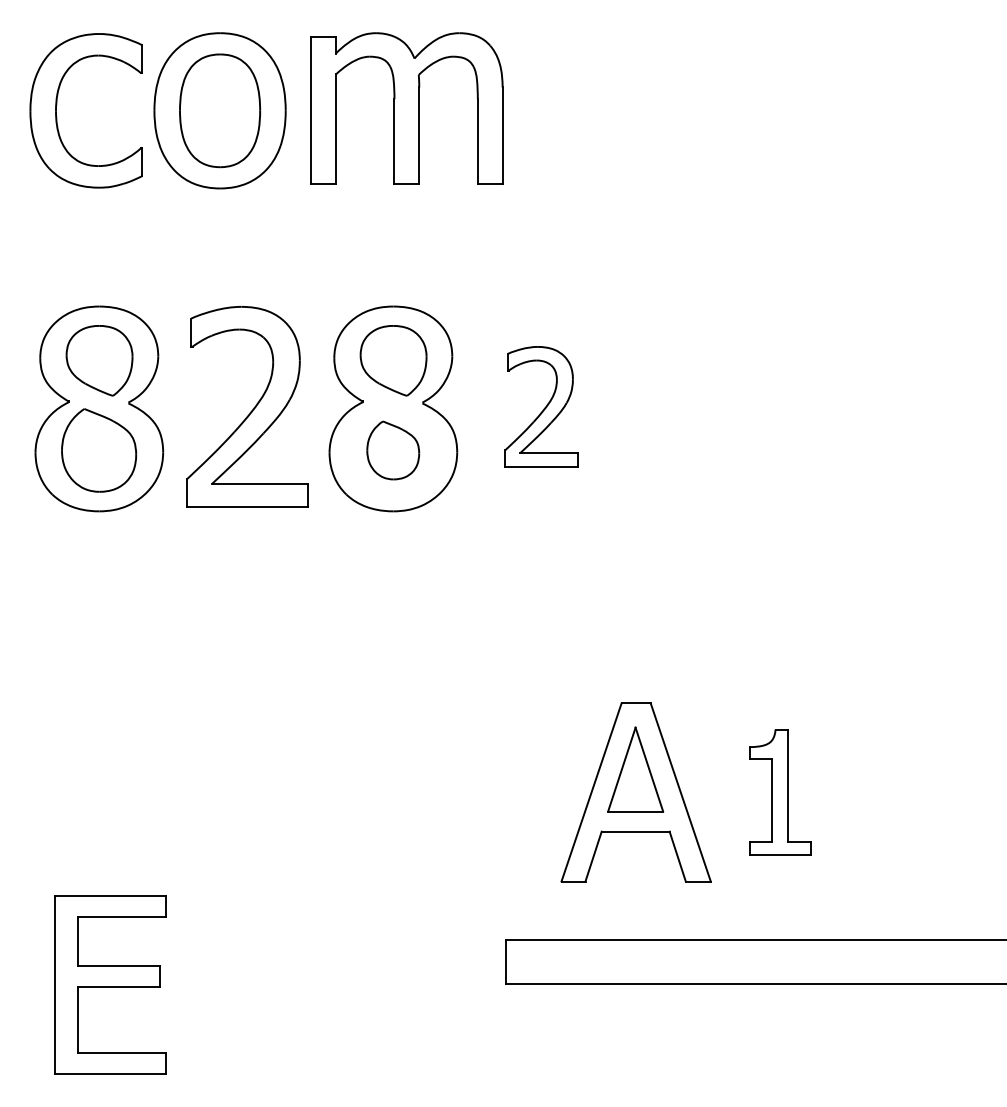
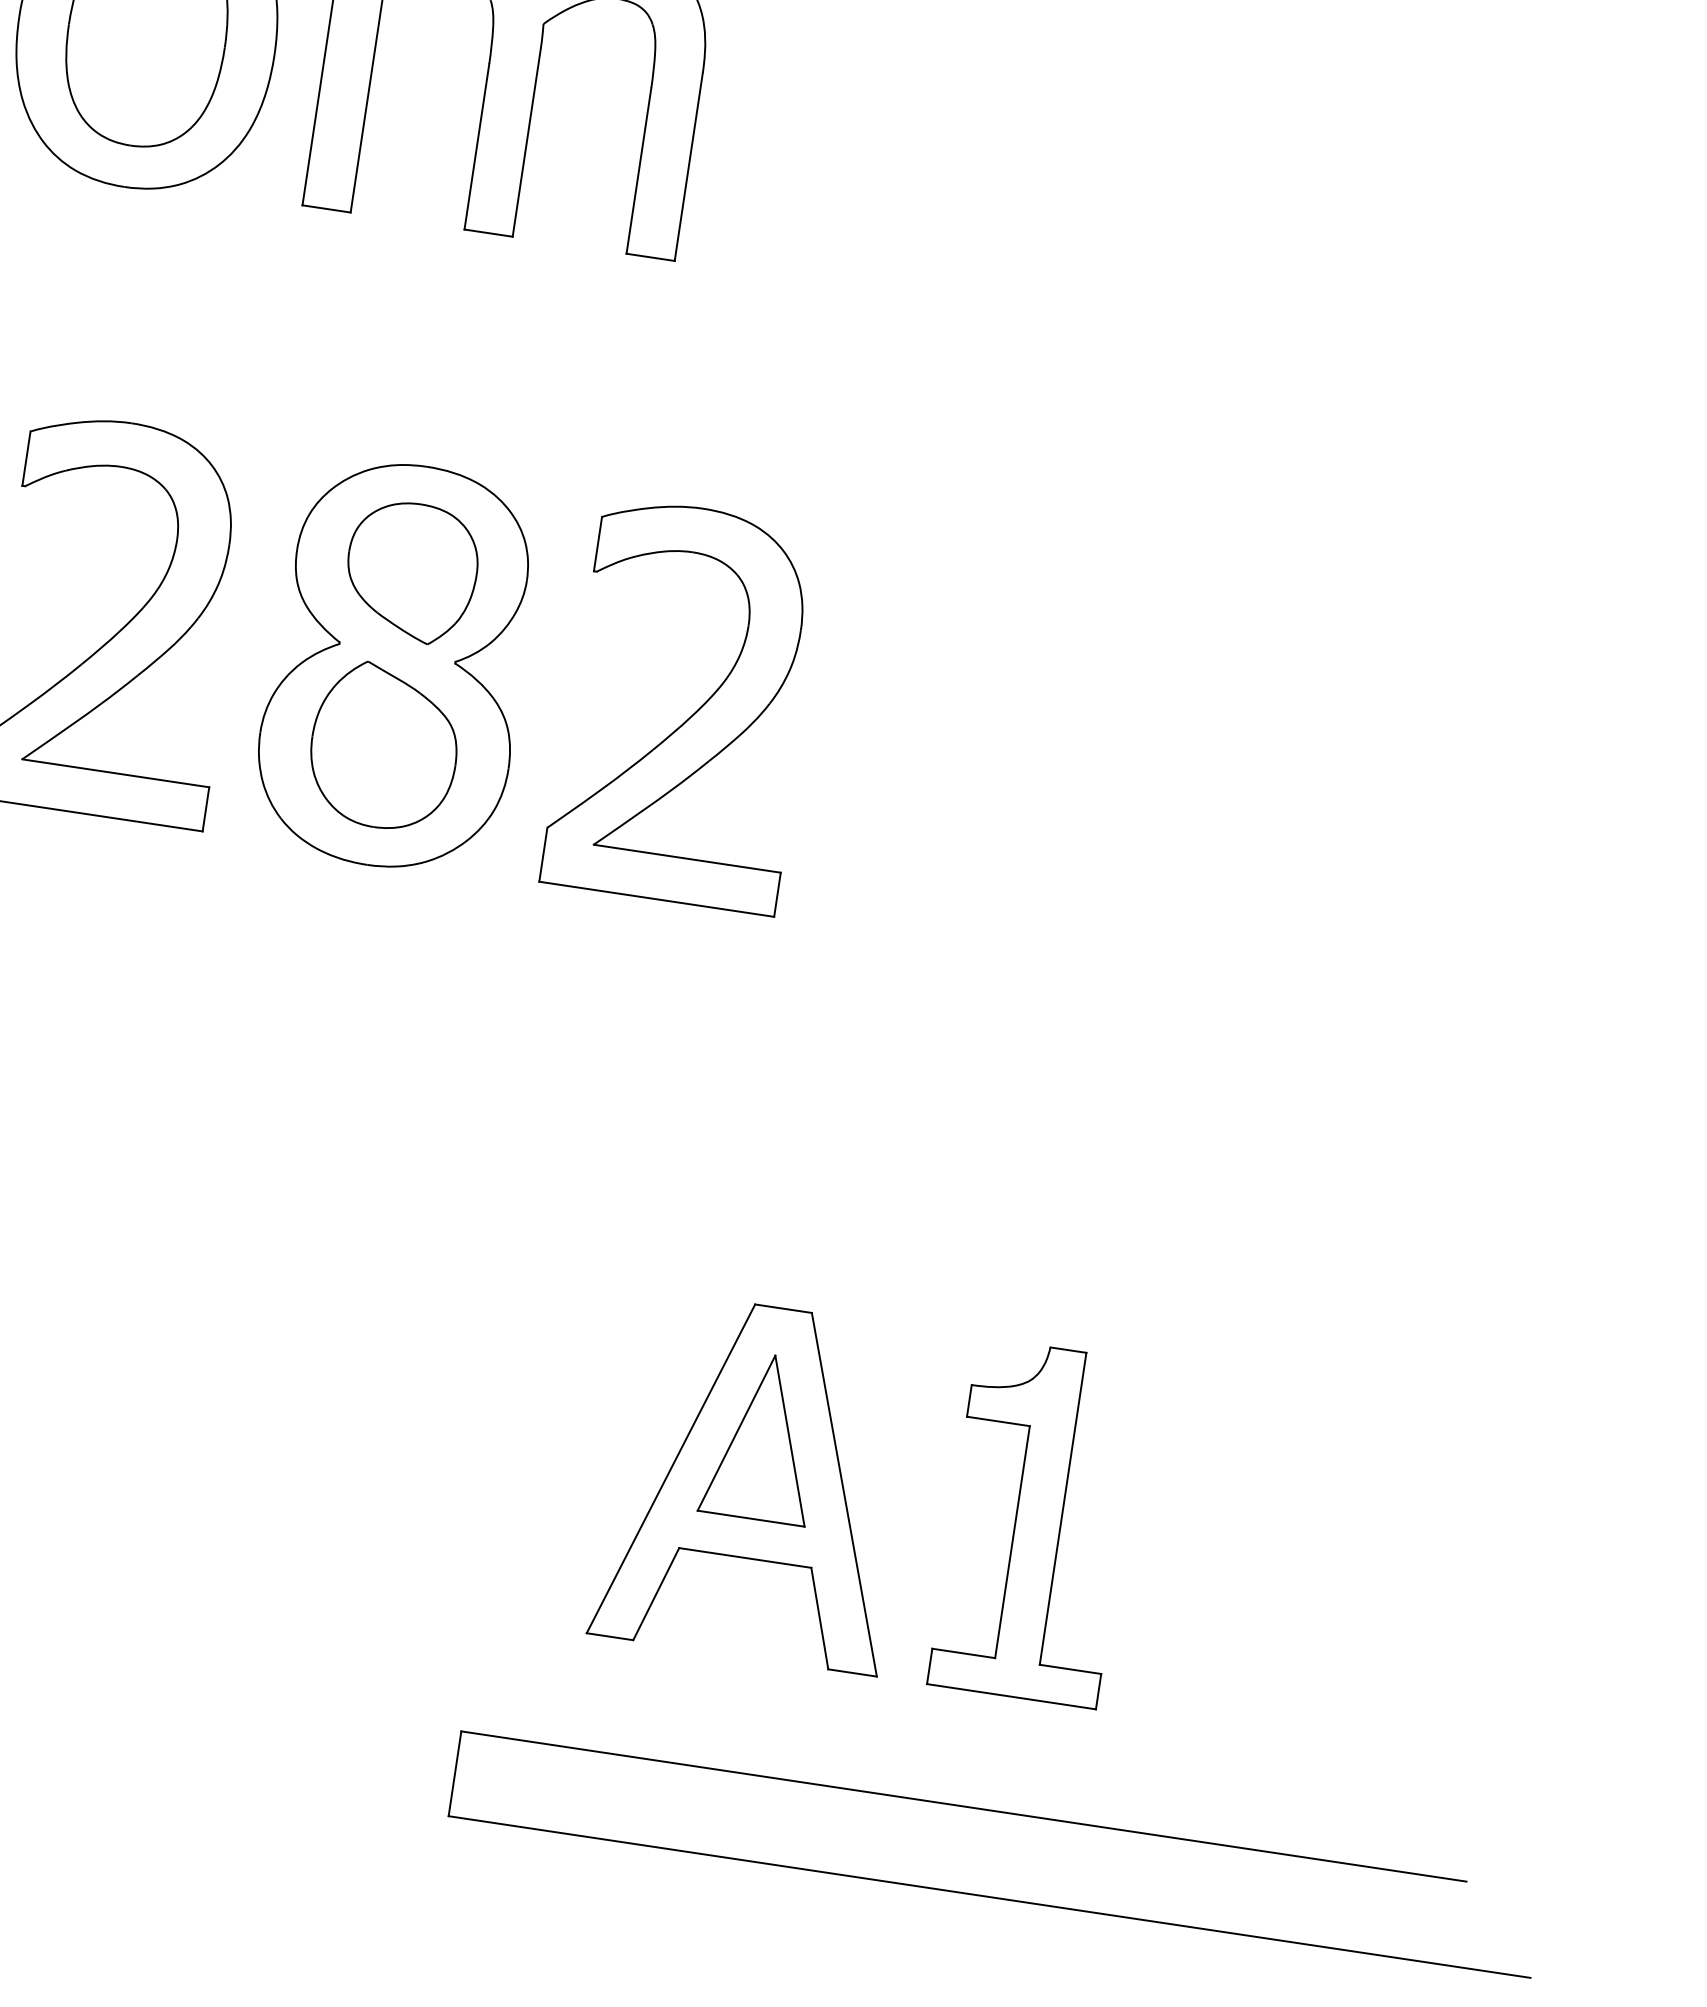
part: (541, 406) -> (685, 704), size x1.67
part: (393, 450) -> (385, 746), size x1.43
part: (780, 792) -> (1038, 1523), size x1.43

